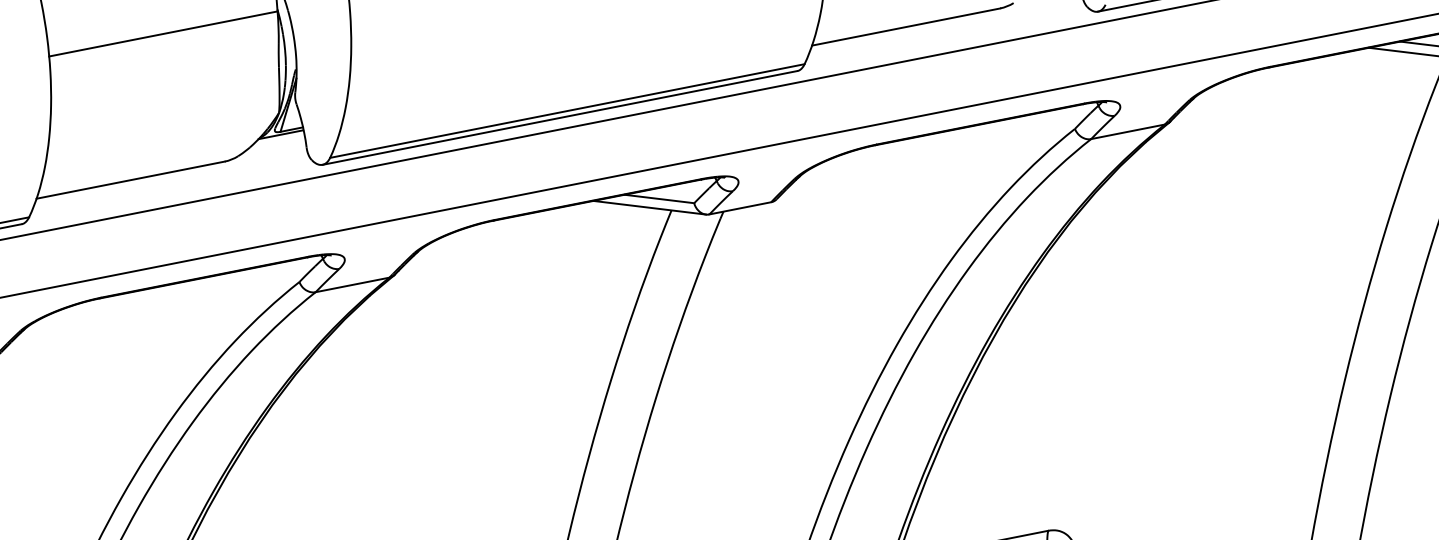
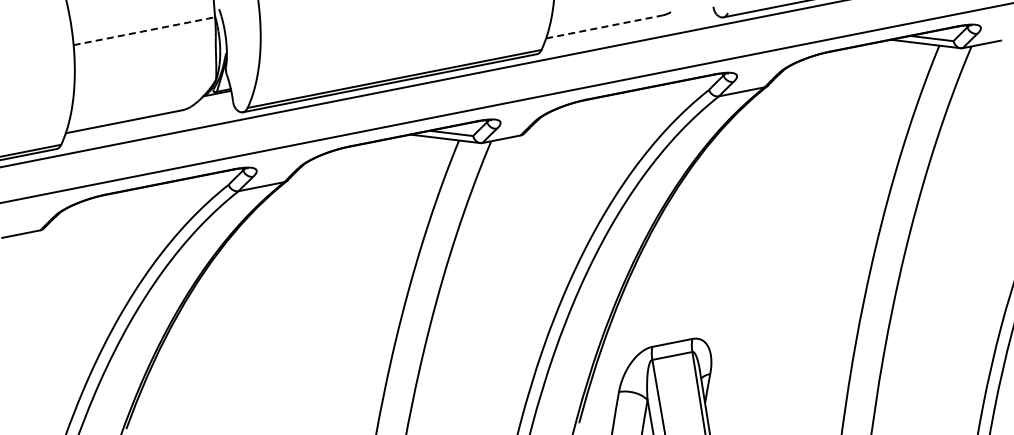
line: (906, 26) -> (604, 26), solid -> dashed
line: (163, 34) -> (144, 31), solid -> dashed

